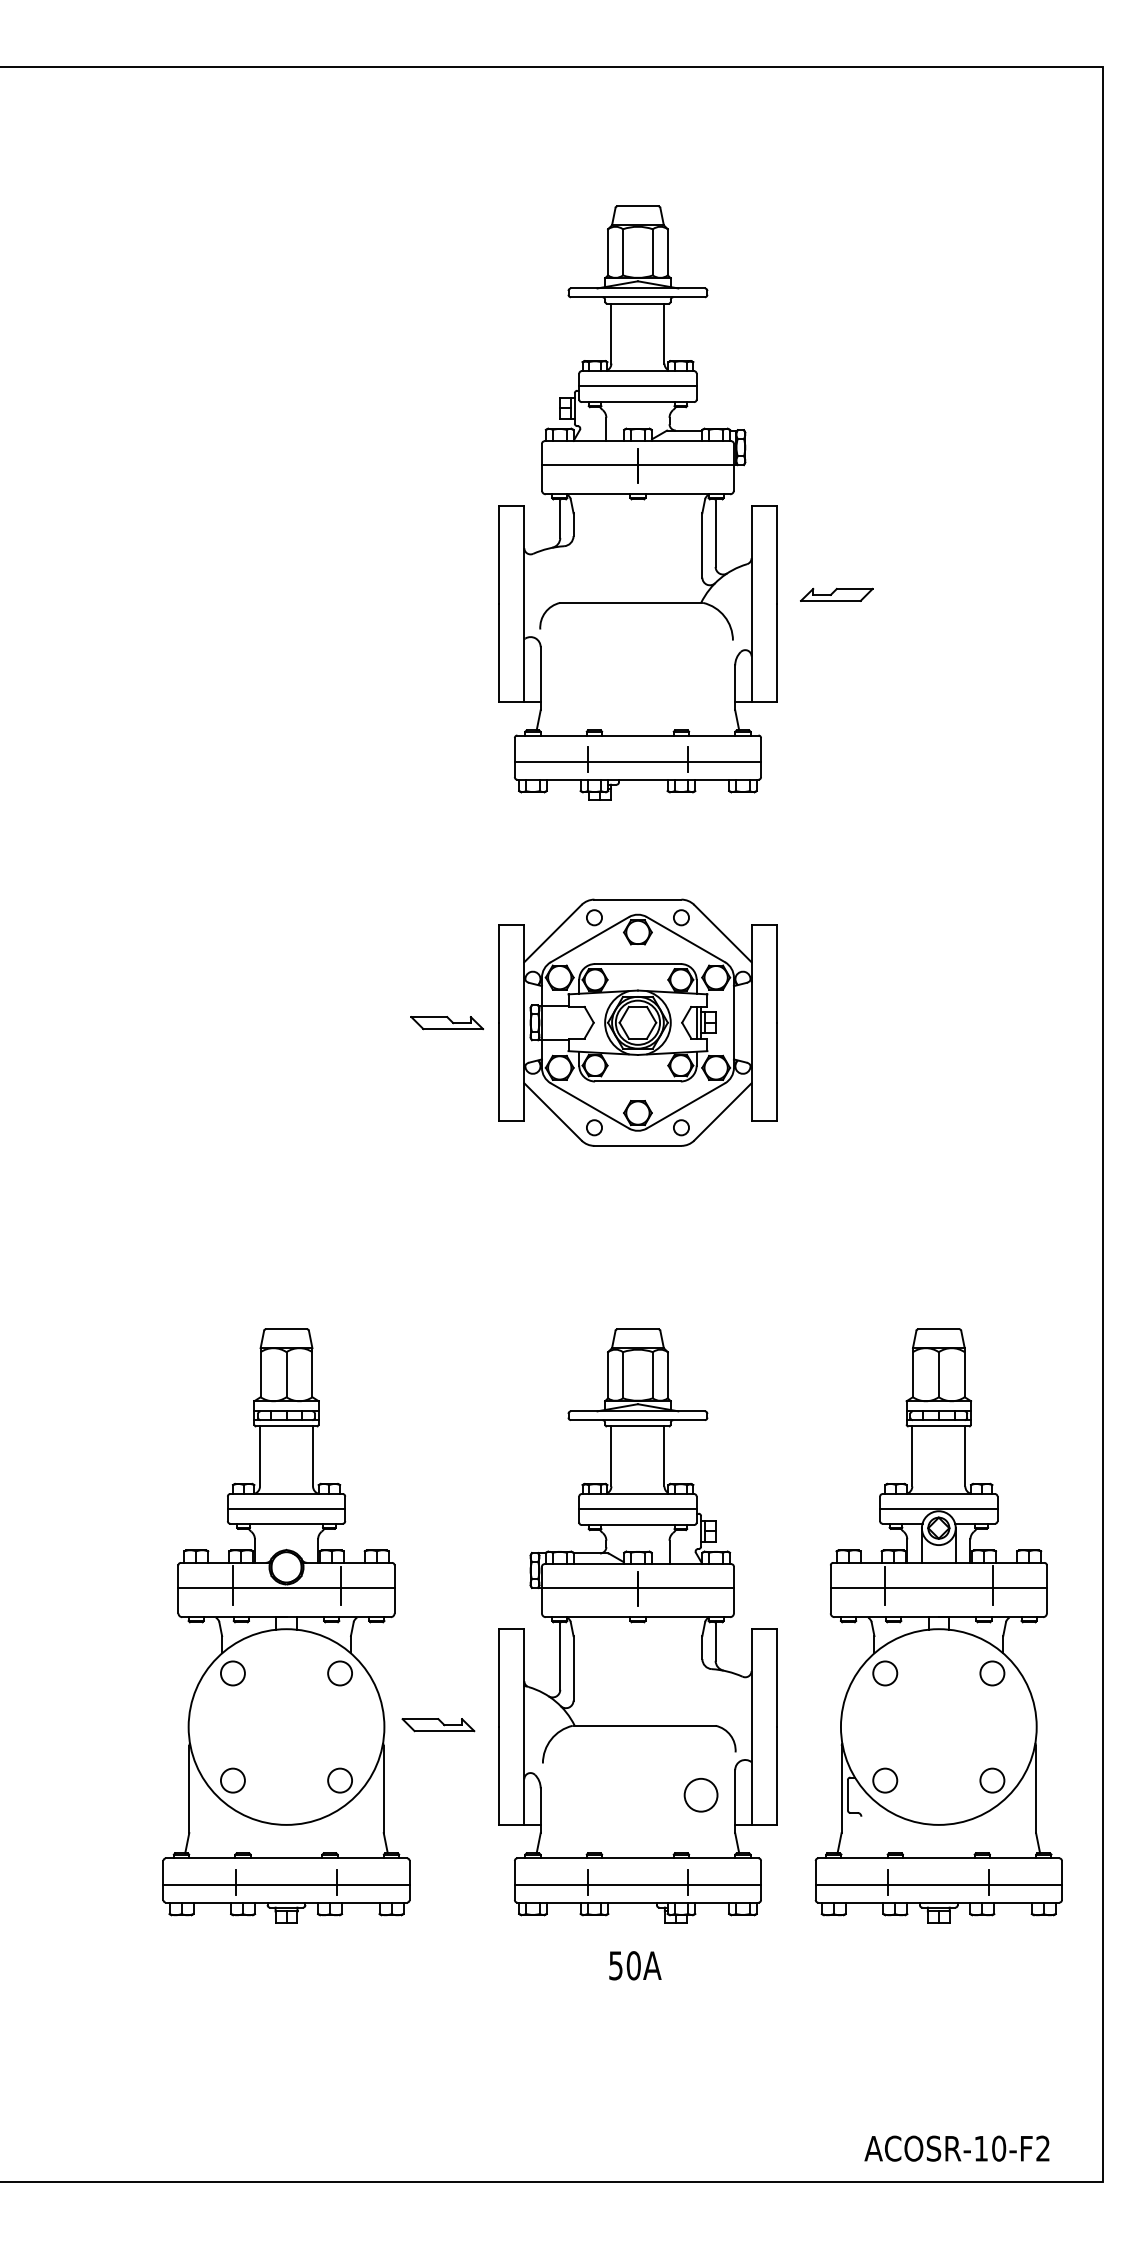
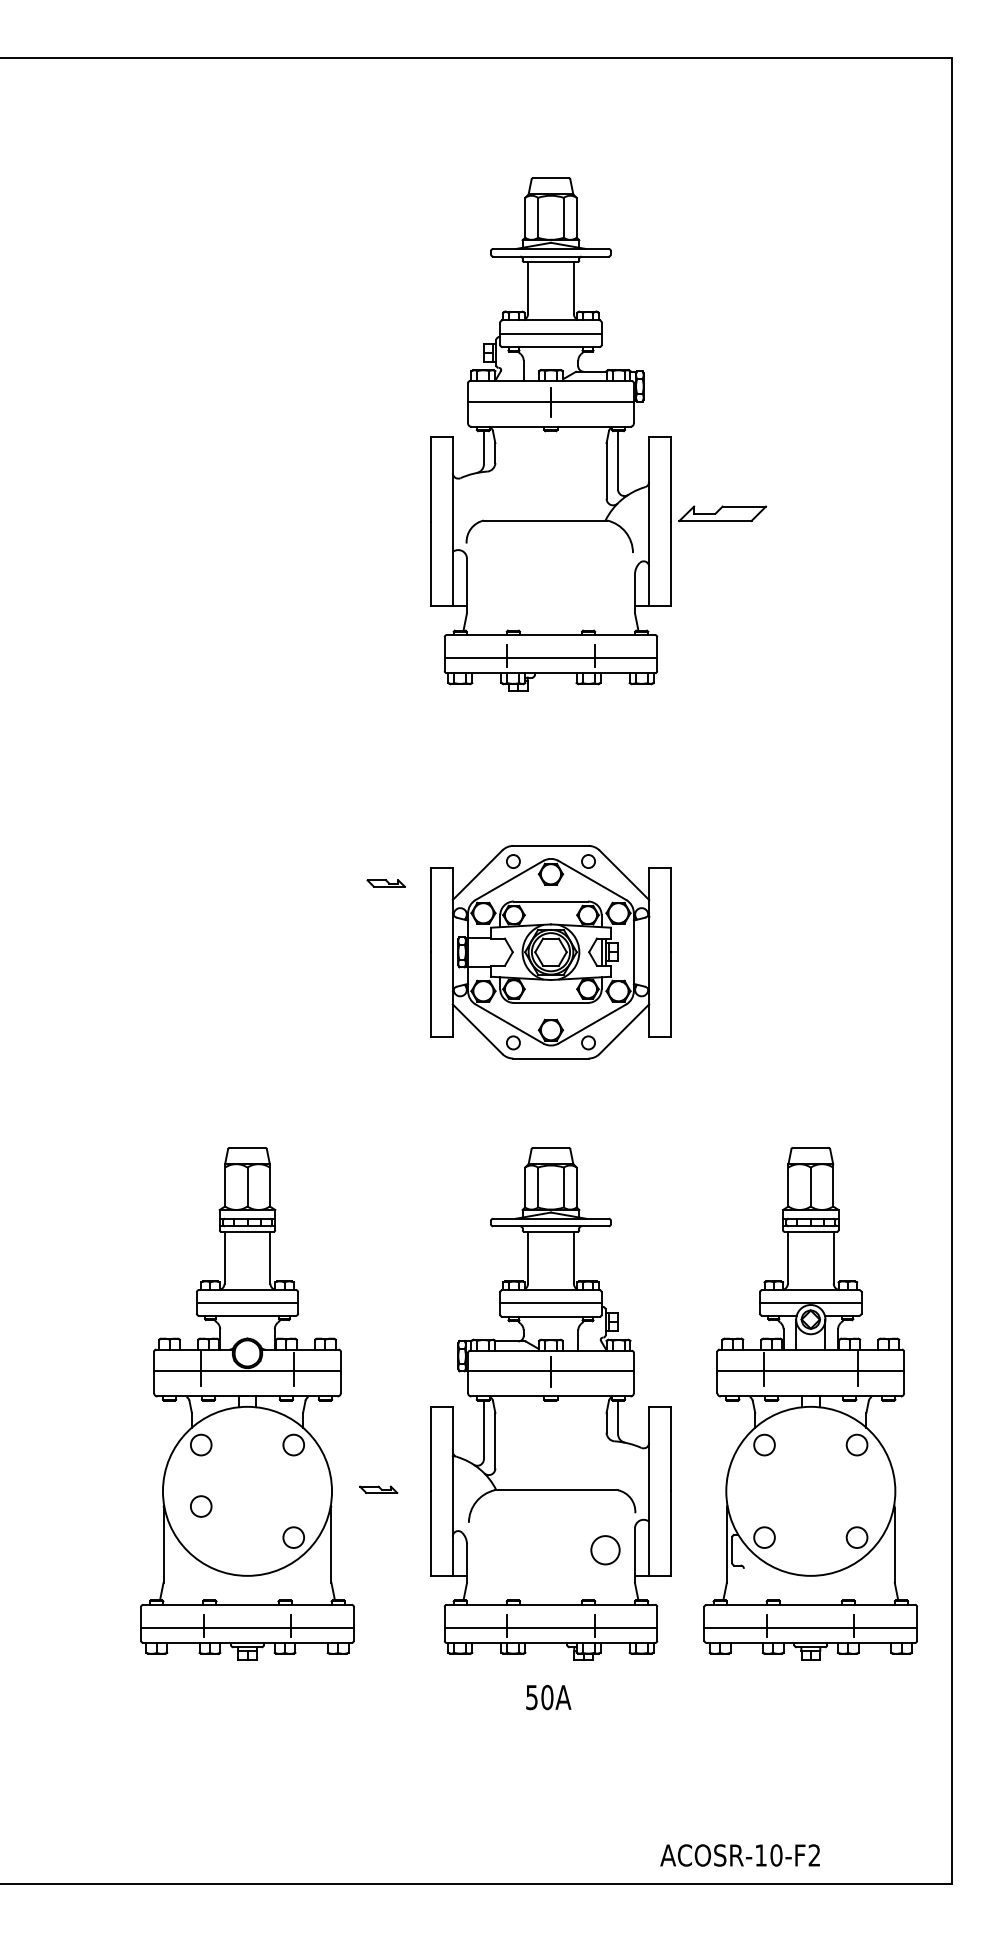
part: (836, 594) -> (722, 513), size x1.4
part: (637, 1022) -> (550, 952), moved
part: (446, 1023) -> (385, 883), size x0.6
part: (438, 1725) -> (378, 1490), size x0.6
circle: (232, 1780) -> (200, 1506), moved
text: (956, 2148) -> (739, 1855), moved

